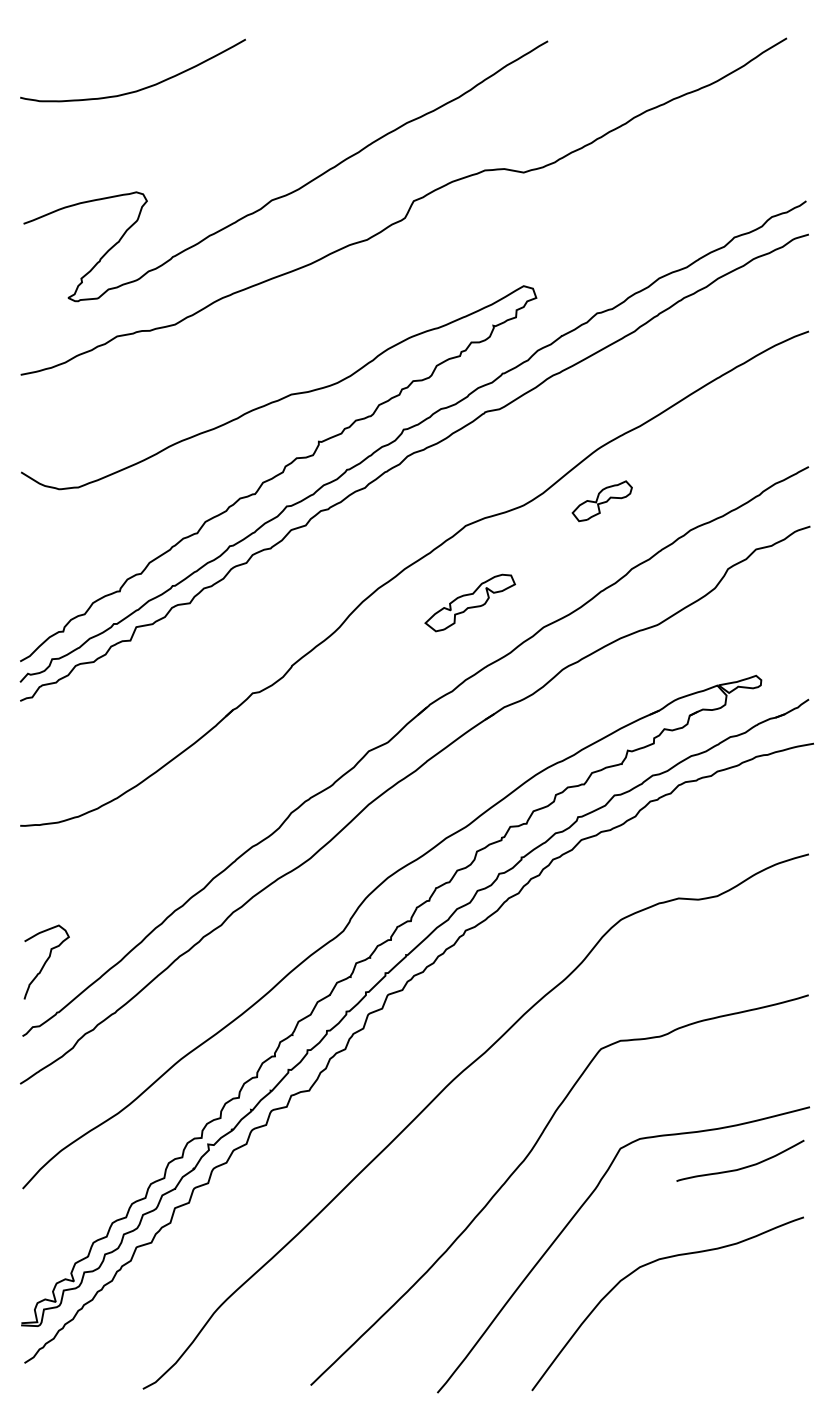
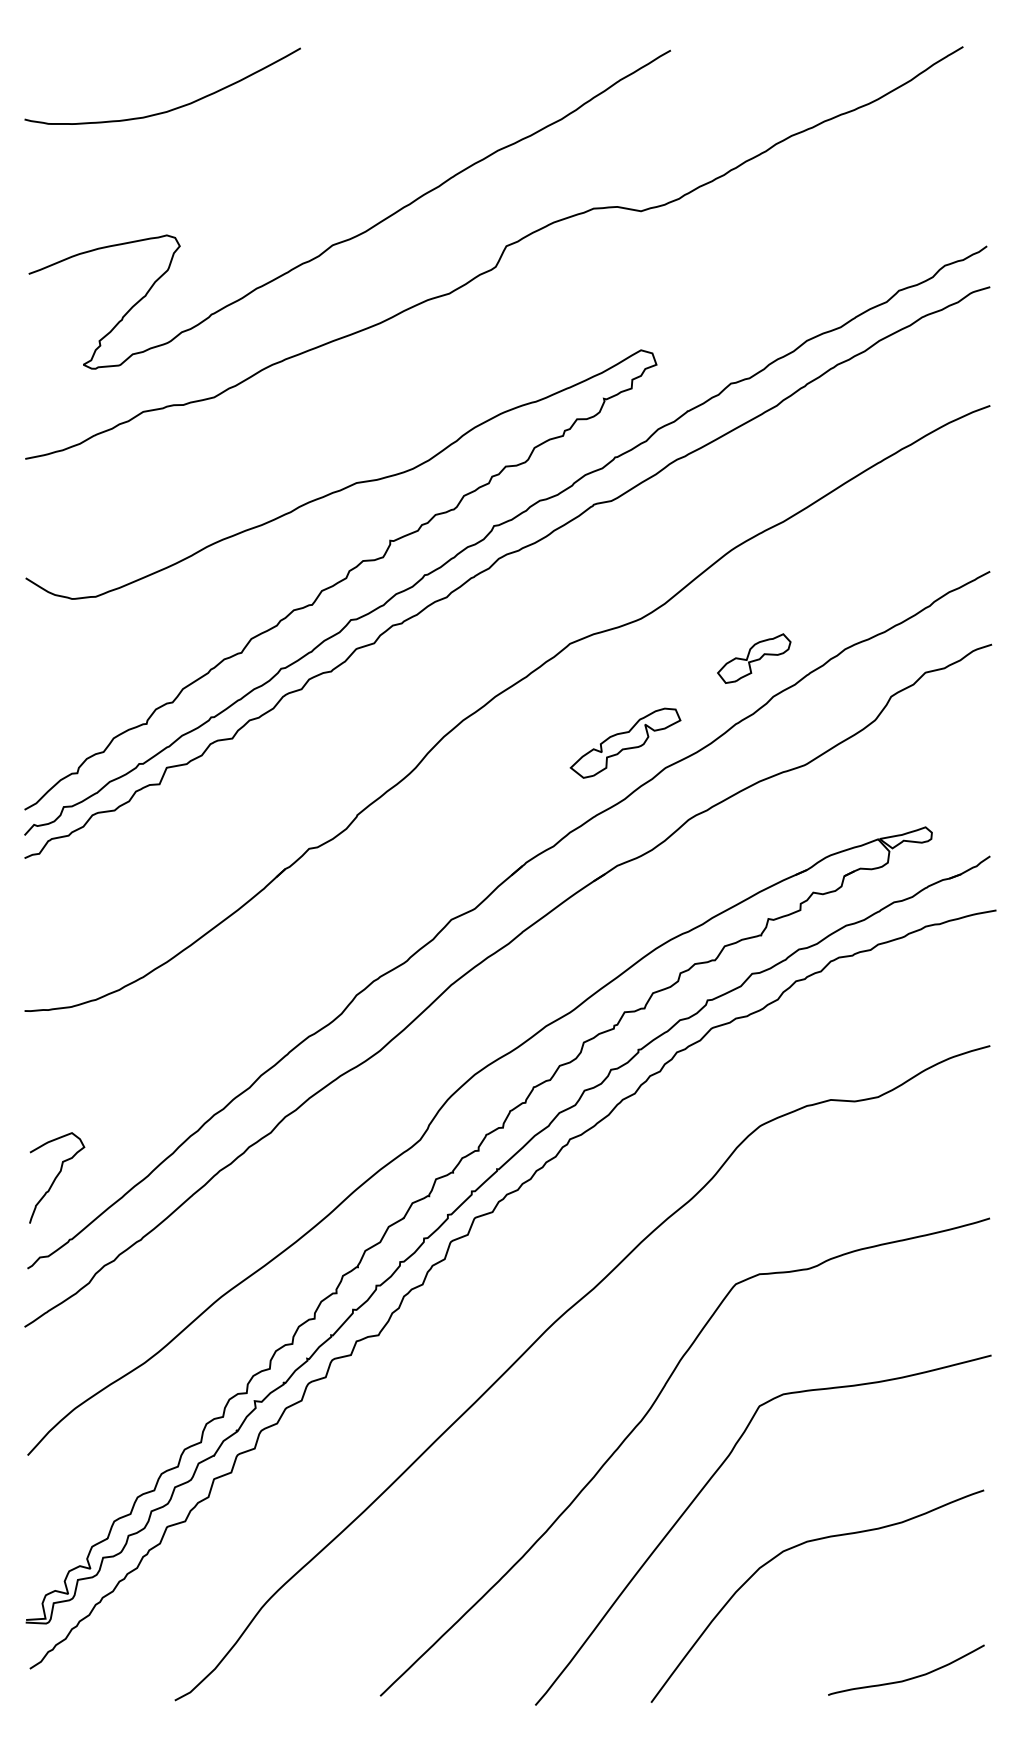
part: (602, 501) -> (754, 658), moved
part: (470, 602) -> (625, 742), moved
curve: (741, 1167) -> (907, 1678), moved

